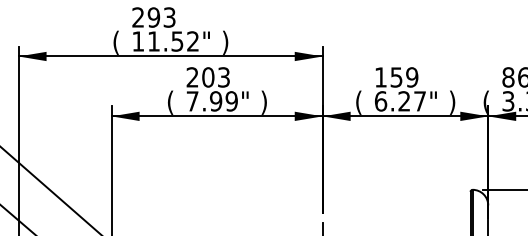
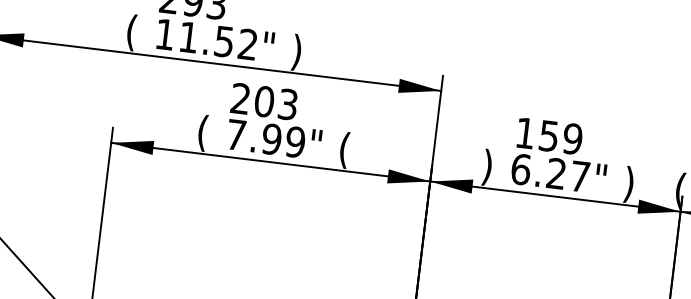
text: (263, 102) -> (343, 149), ) -> (
text: (358, 102) -> (486, 167), ( -> )

